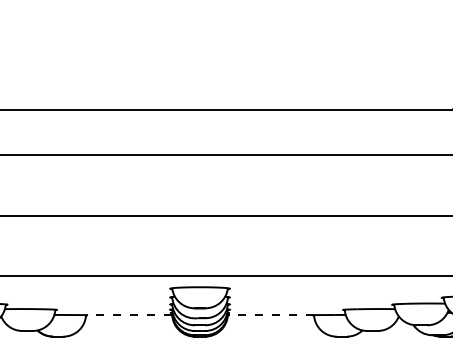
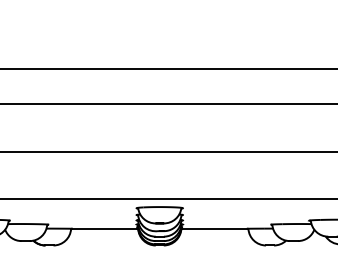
line: (128, 315) -> (104, 229), dashed -> solid
line: (270, 315) -> (214, 229), dashed -> solid

